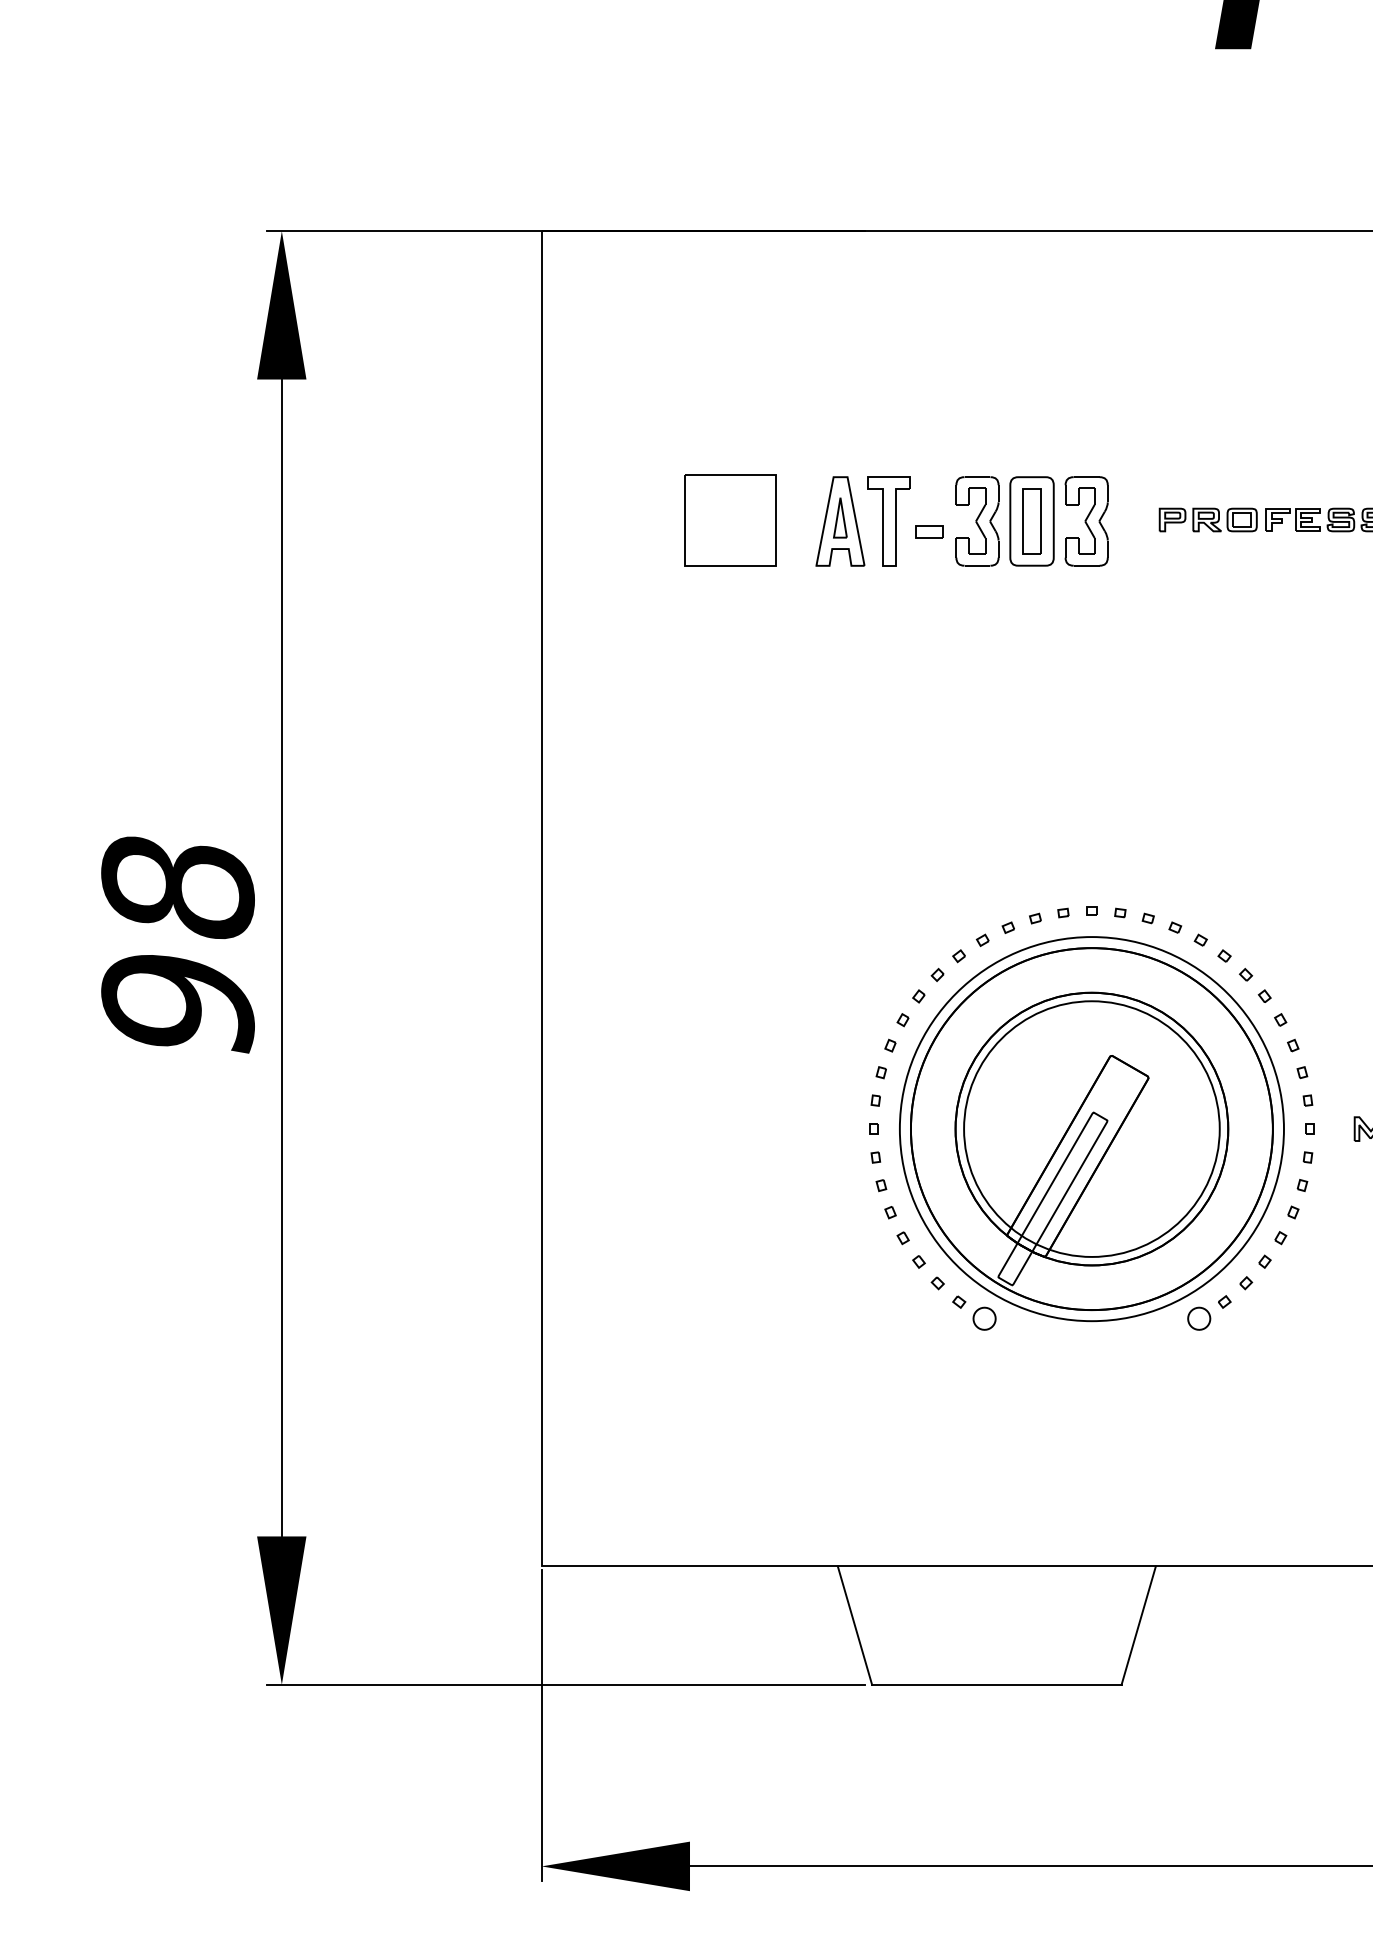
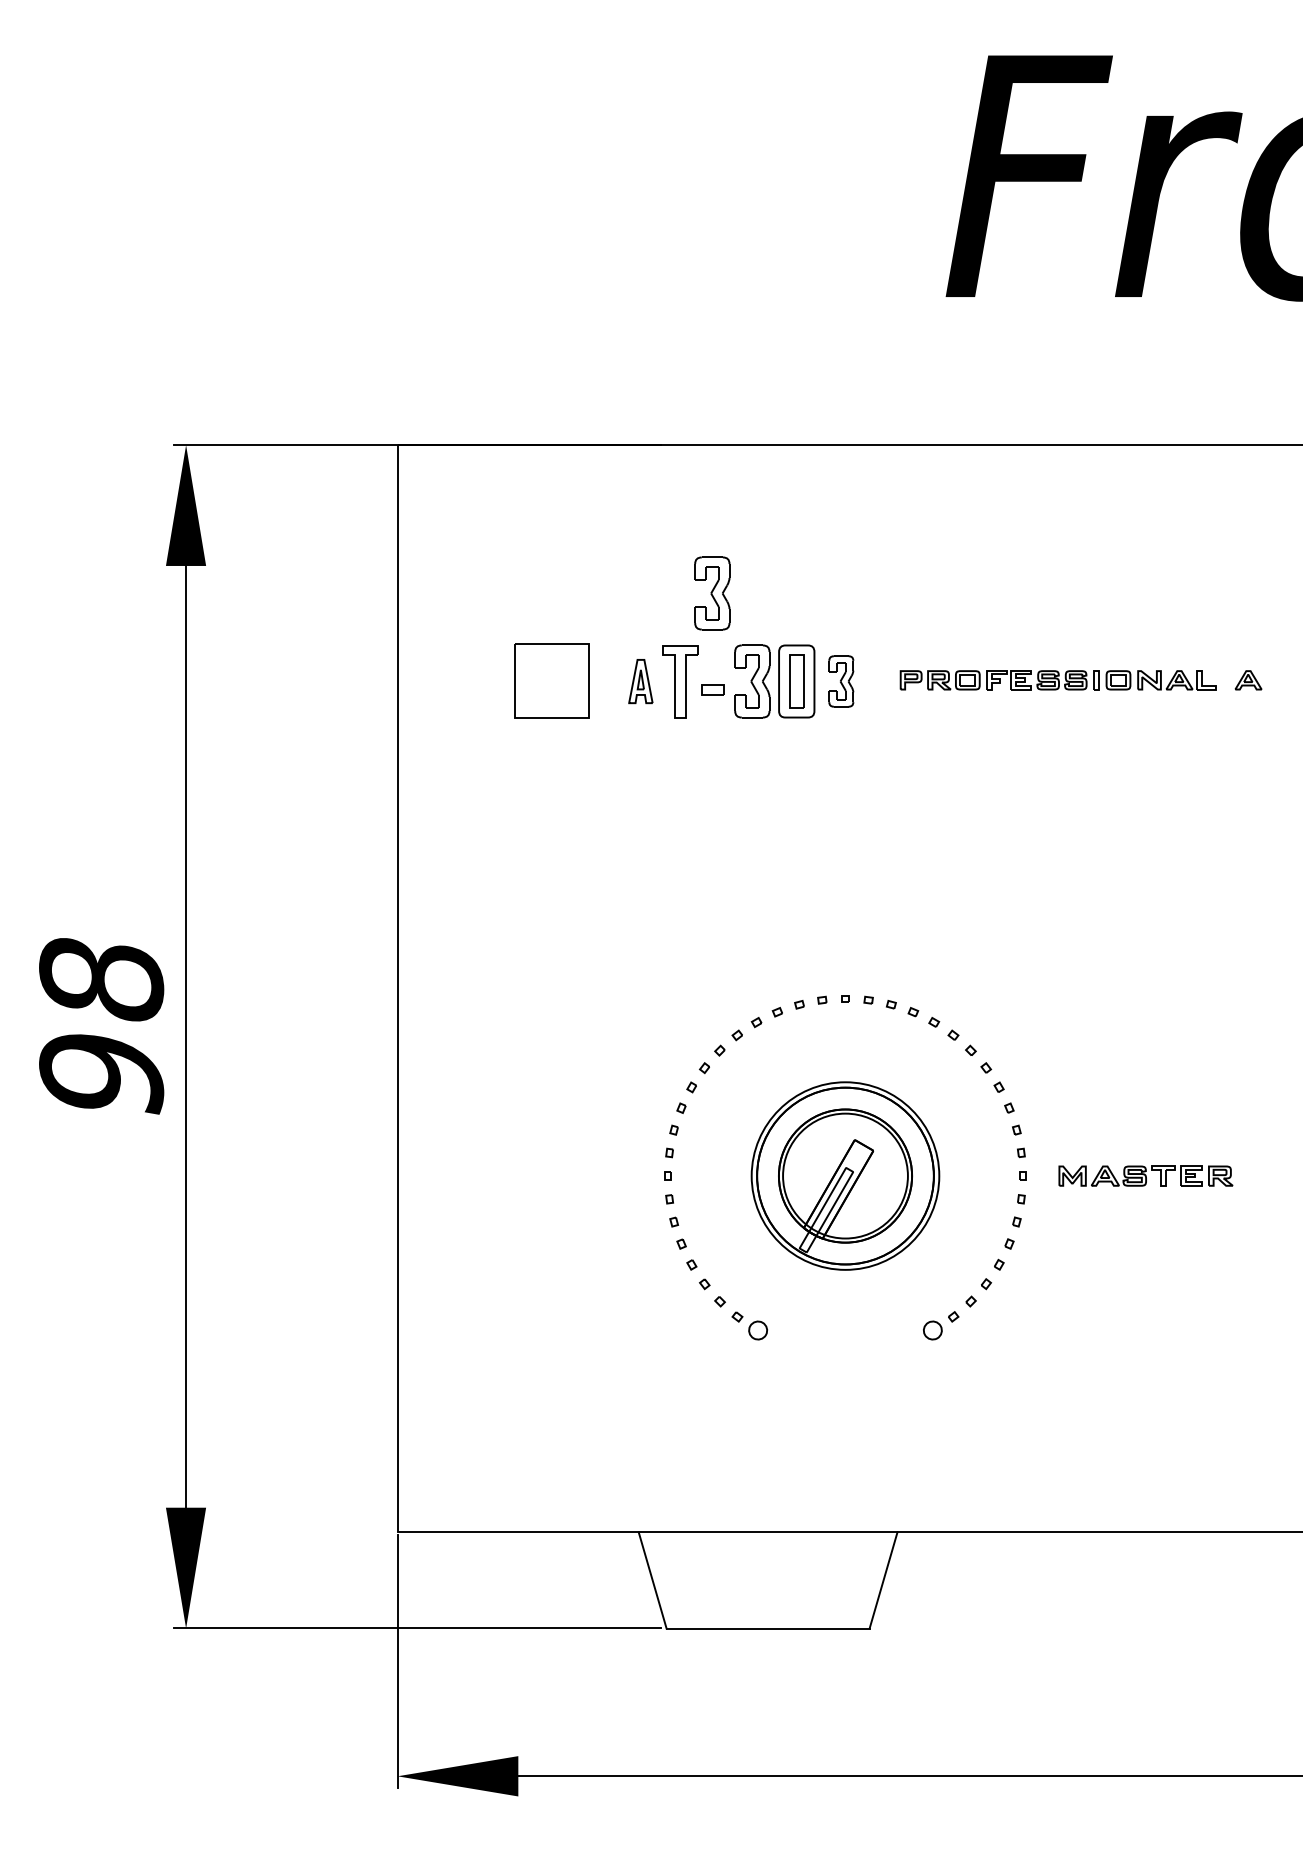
part: (928, 413) -> (712, 593), added
part: (840, 521) -> (640, 681), size x0.6
part: (1087, 521) -> (841, 681), size x0.7
part: (1091, 1128) -> (845, 1175), size x0.6

